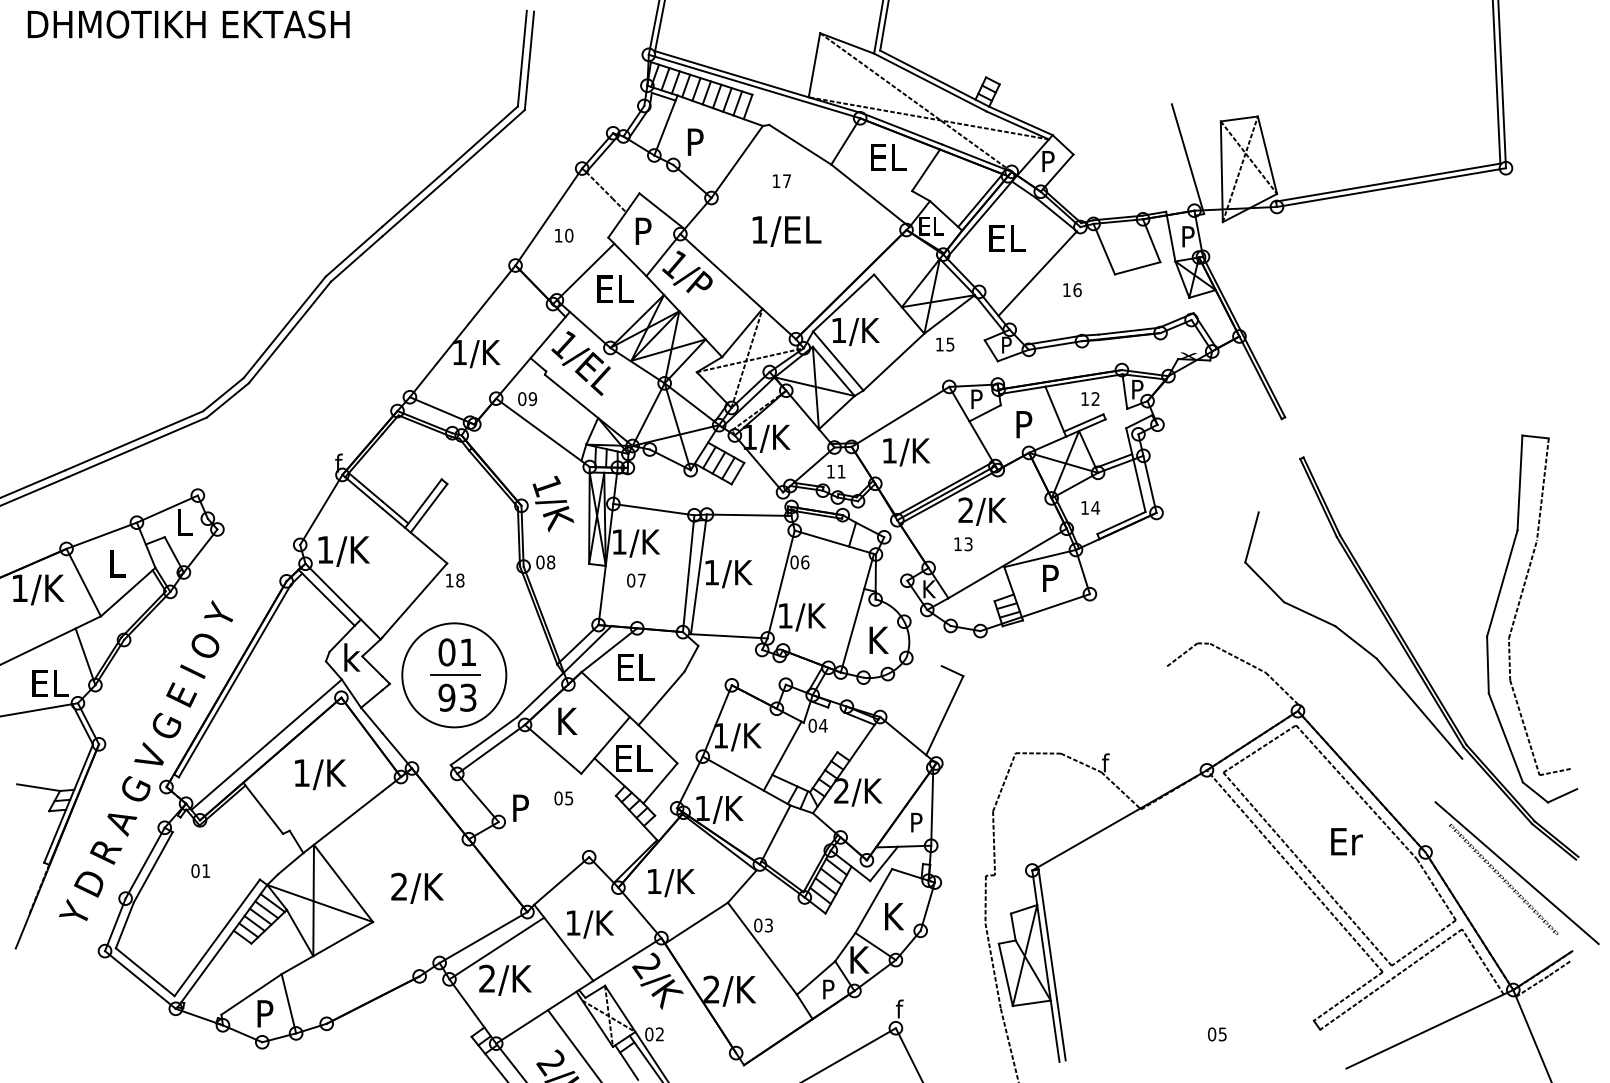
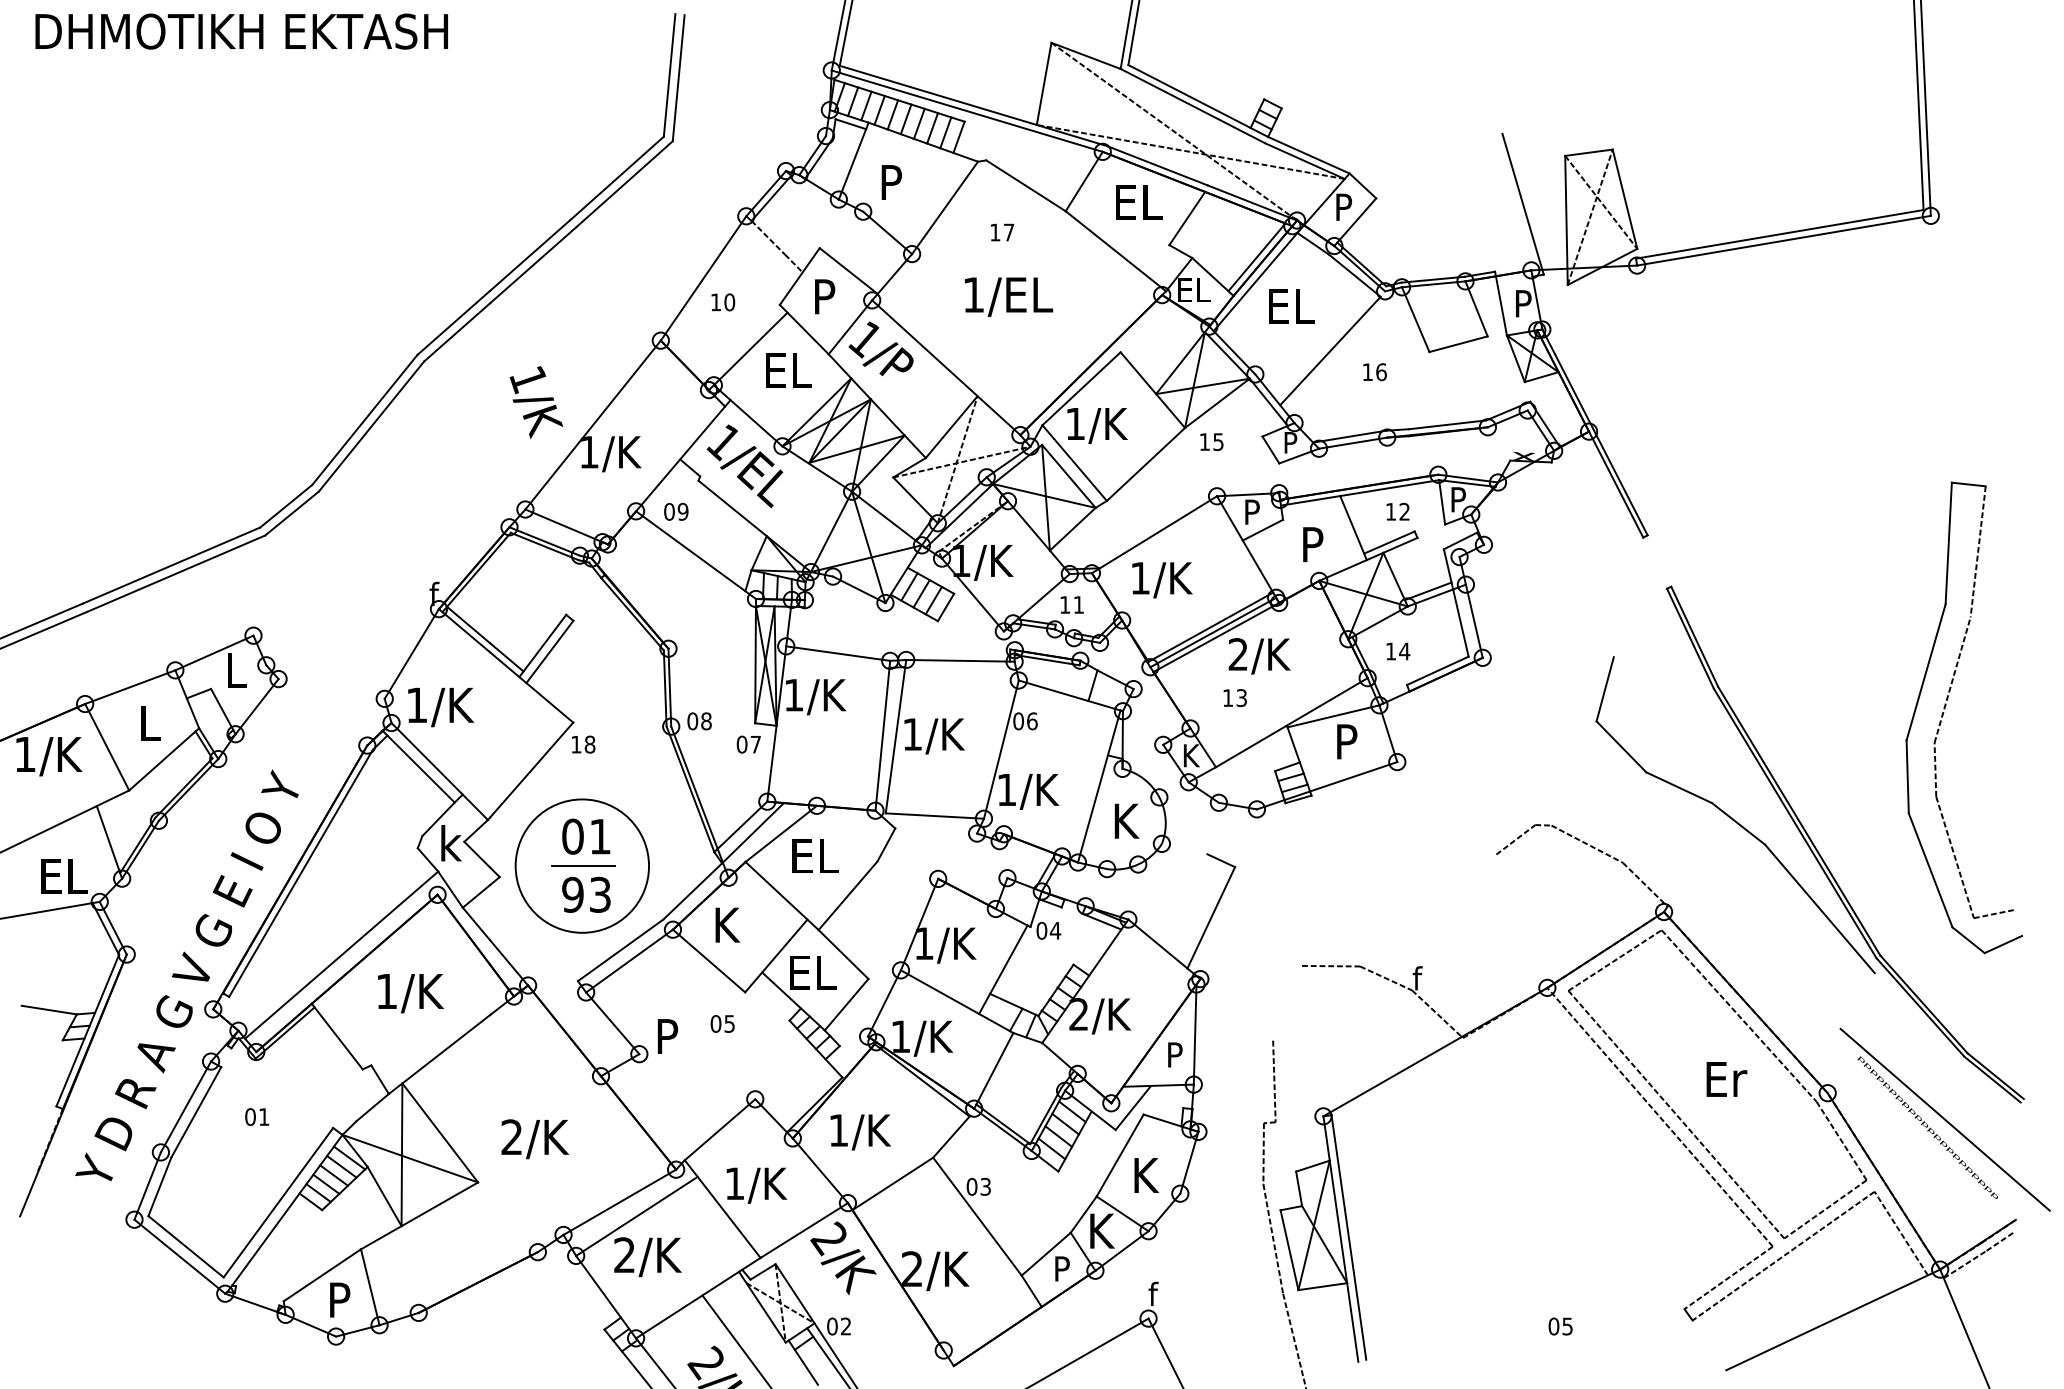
text: (553, 504) -> (536, 402), moved
text: (636, 580) -> (748, 744), moved
part: (1517, 612) -> (1945, 709), moved
line: (1004, 781) -> (1287, 1002), removed

